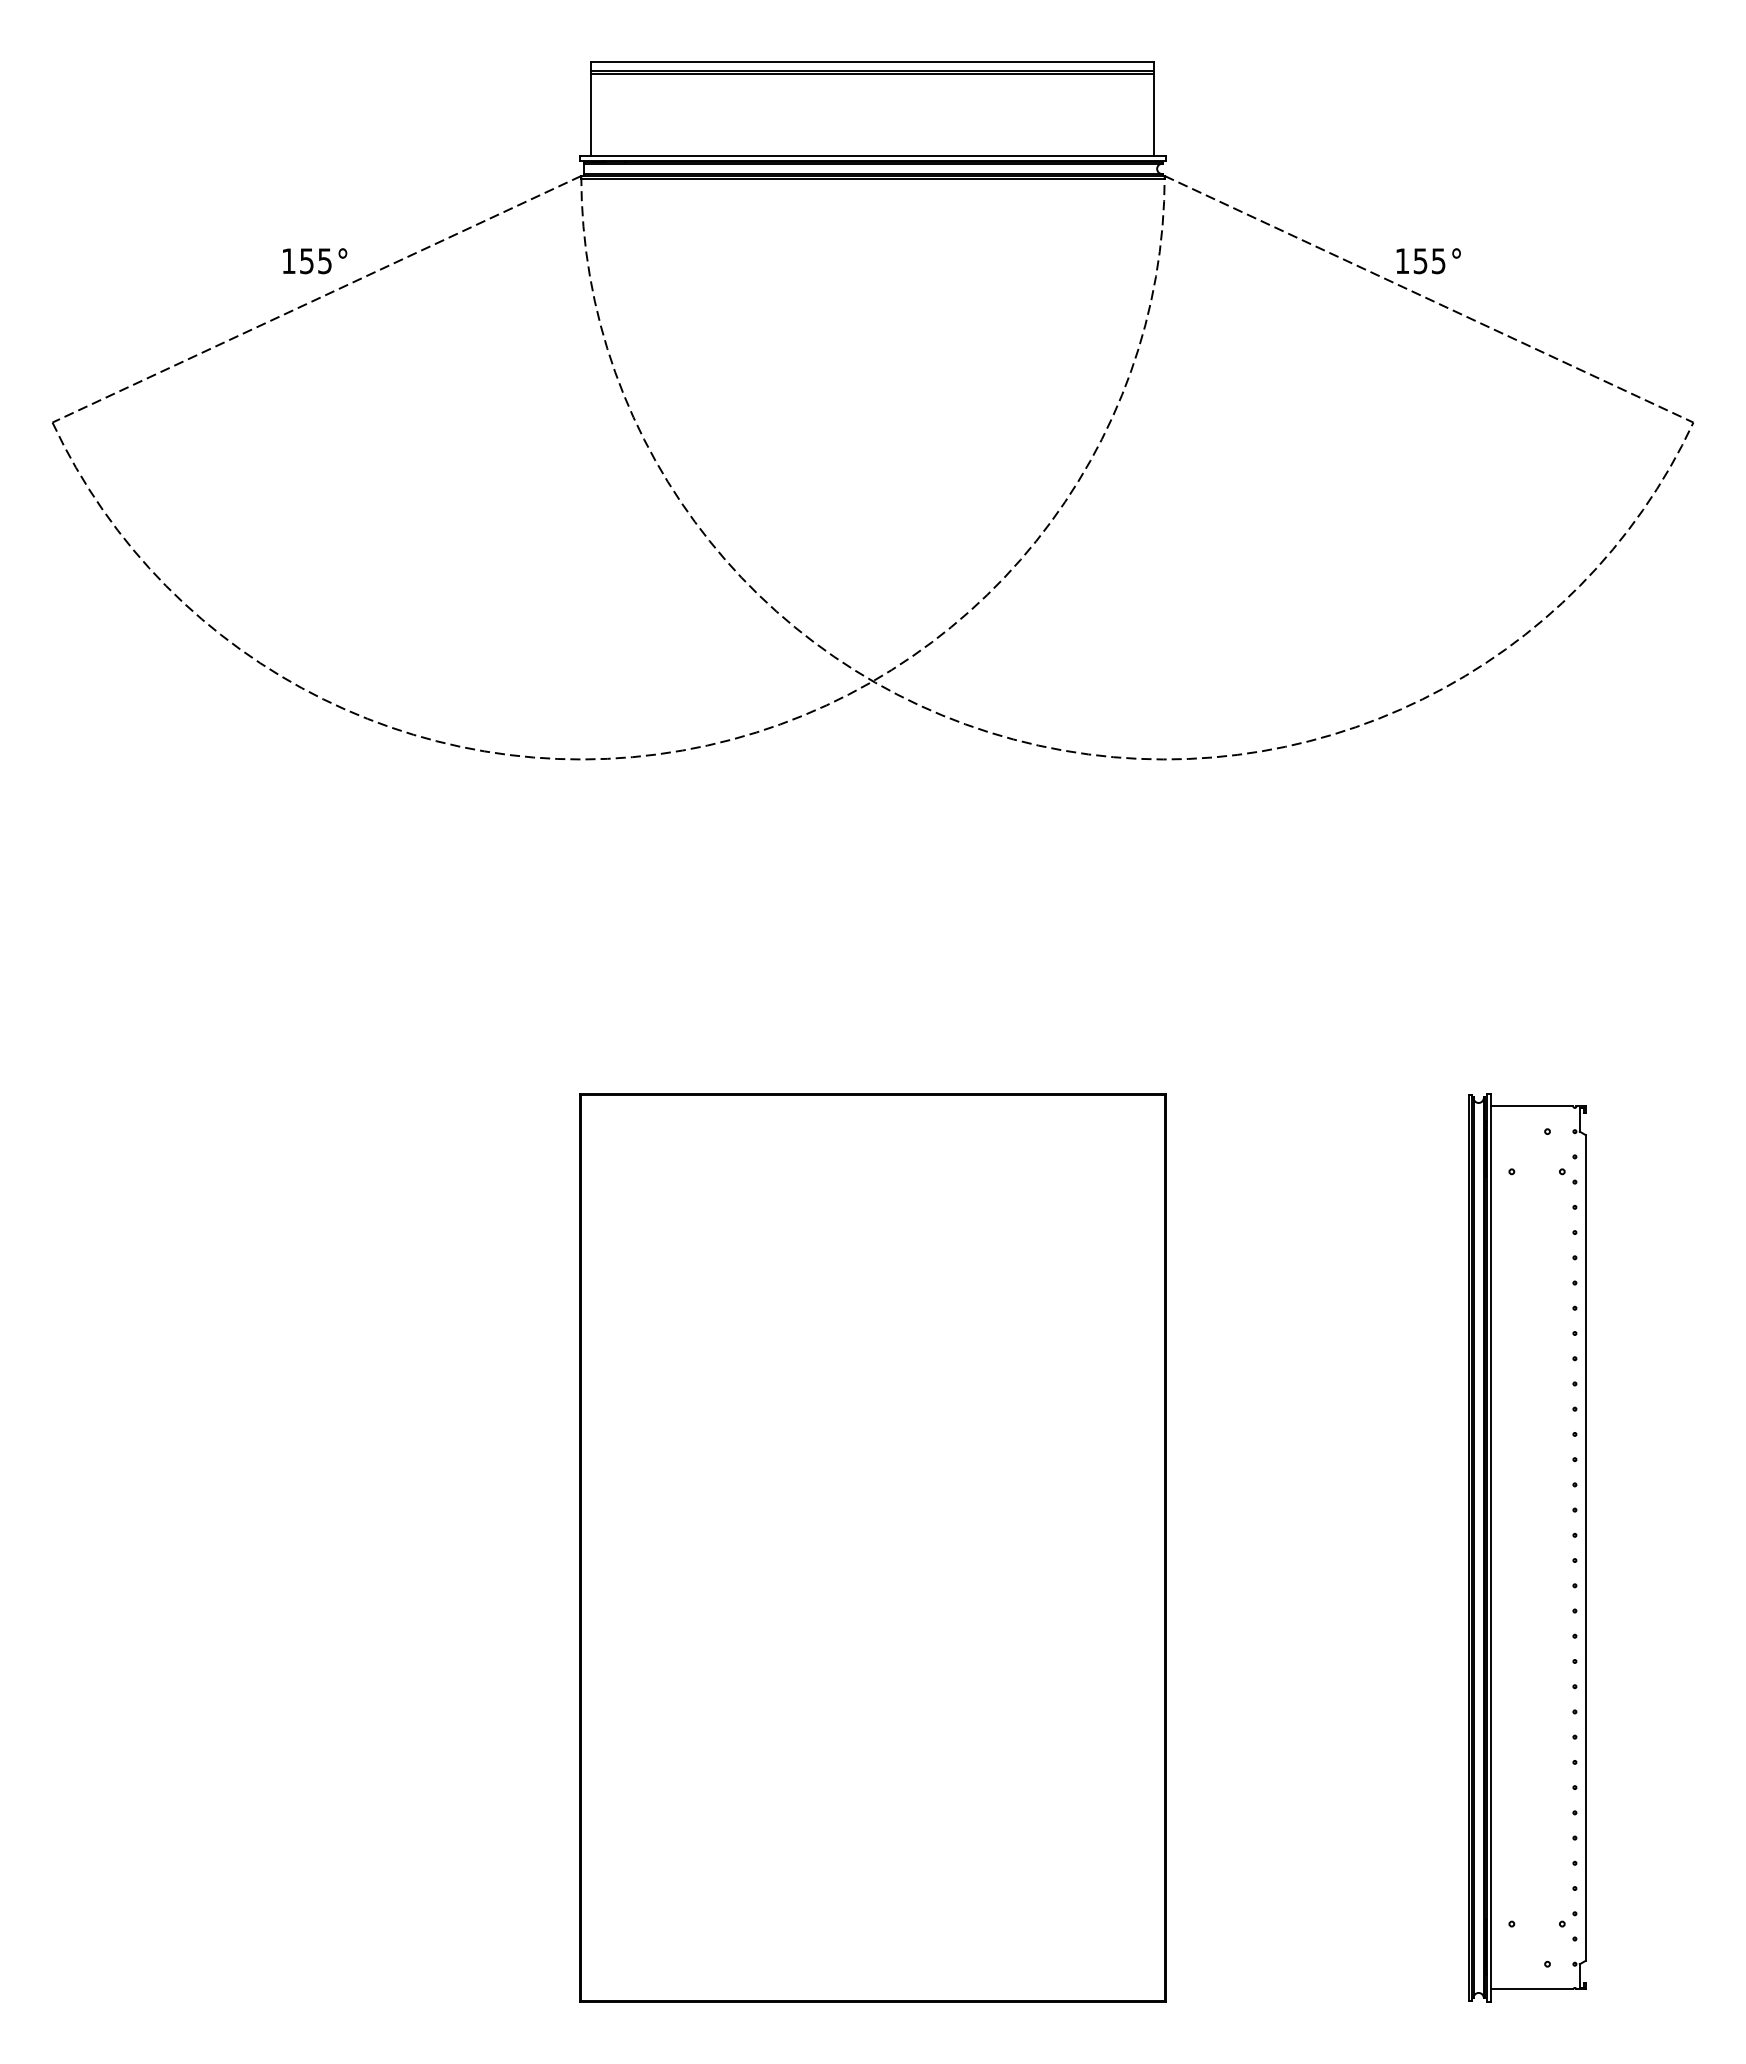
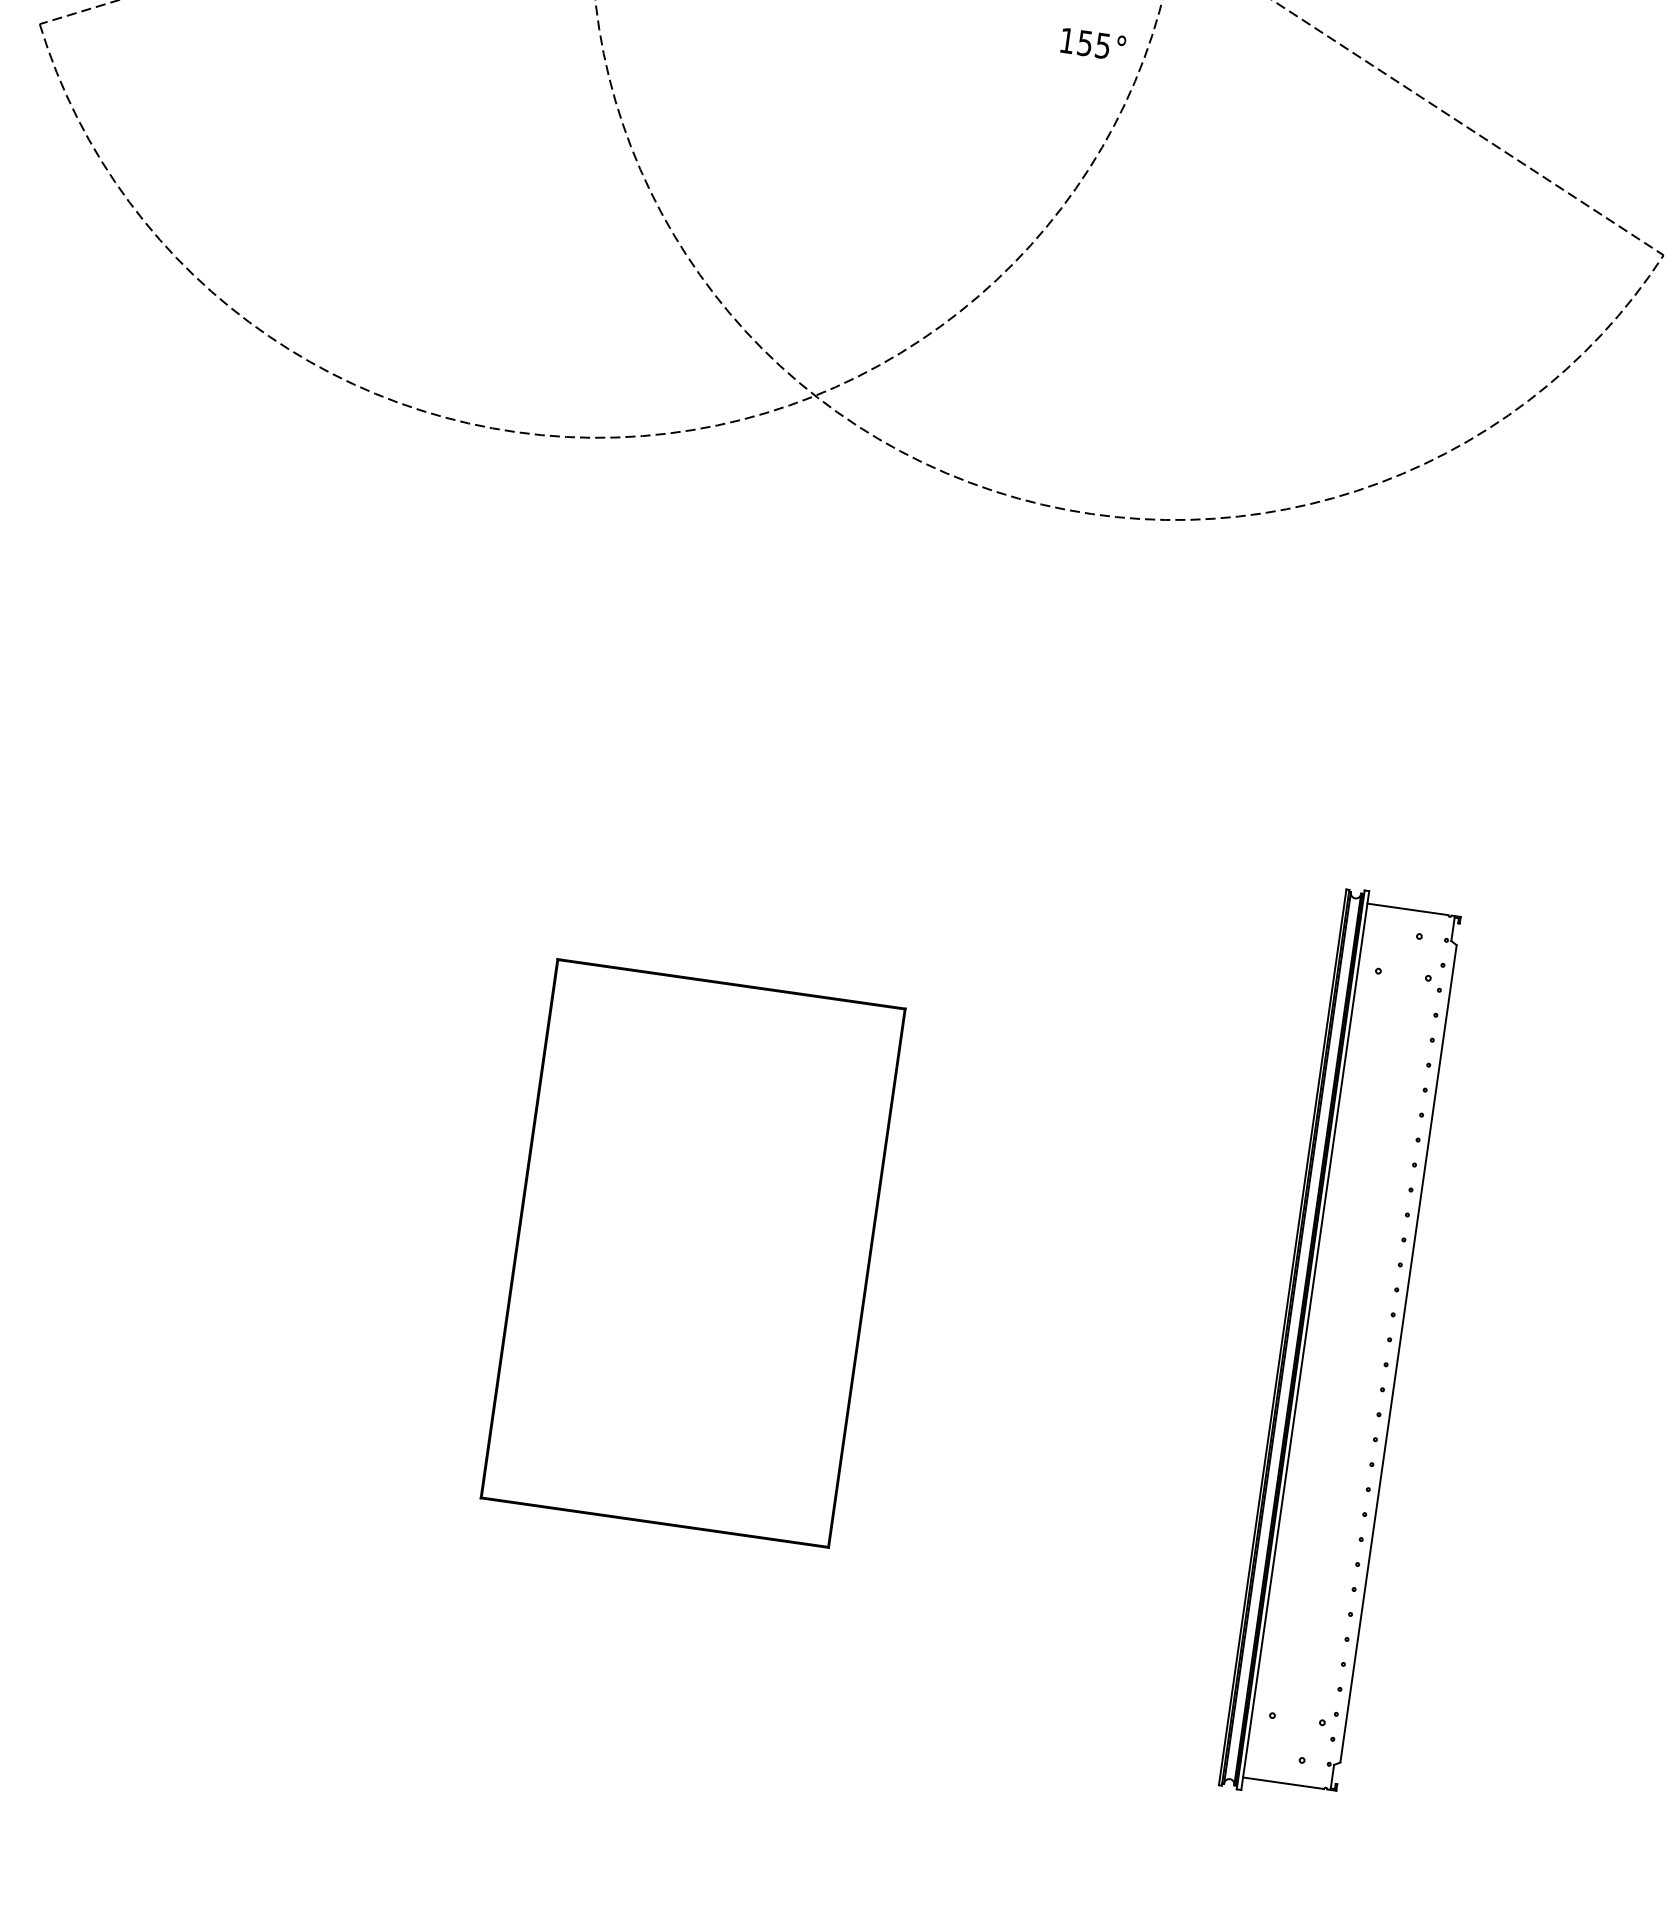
text: (1428, 261) -> (1092, 44), moved
part: (872, 1547) -> (692, 1252), size x0.6

